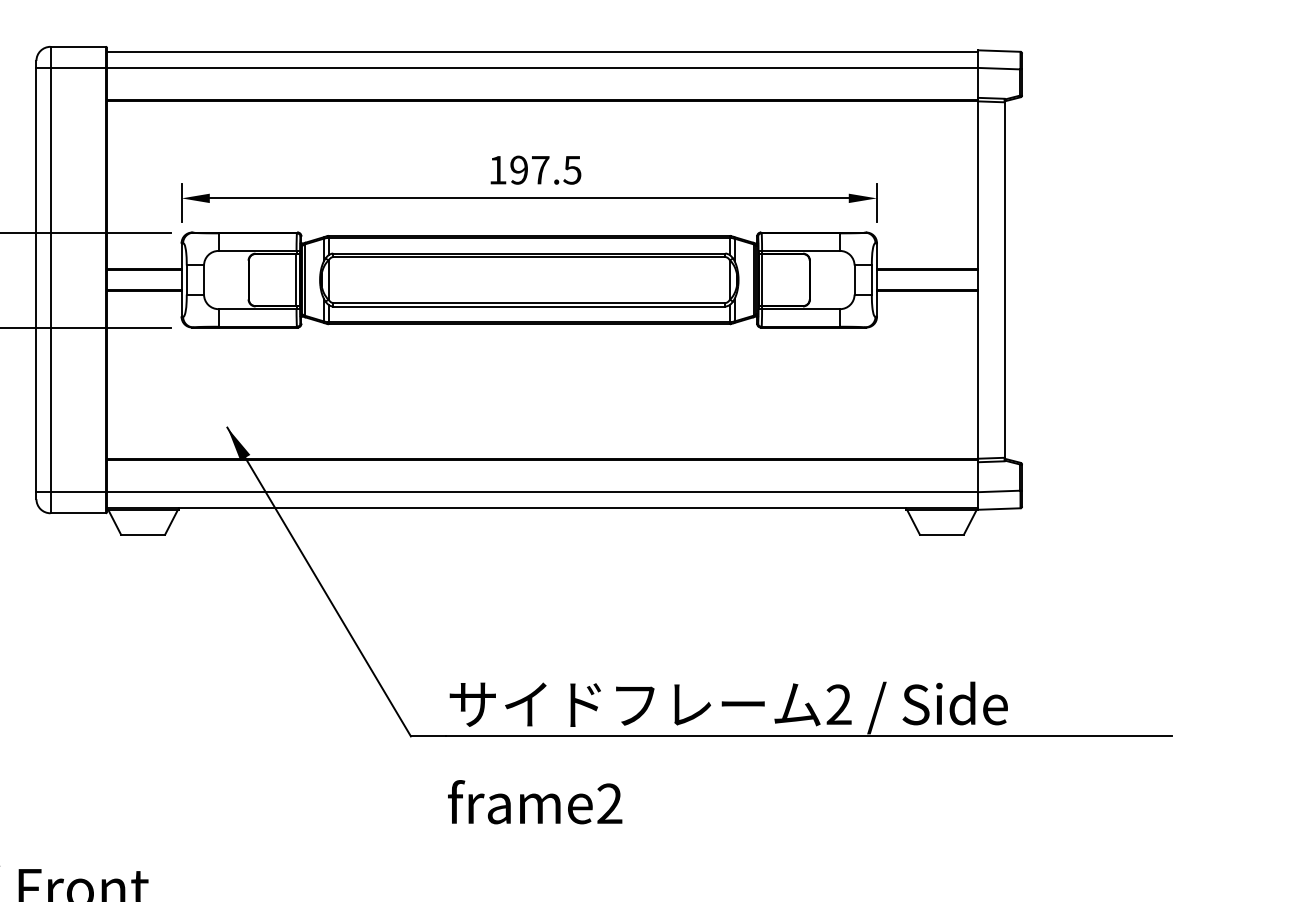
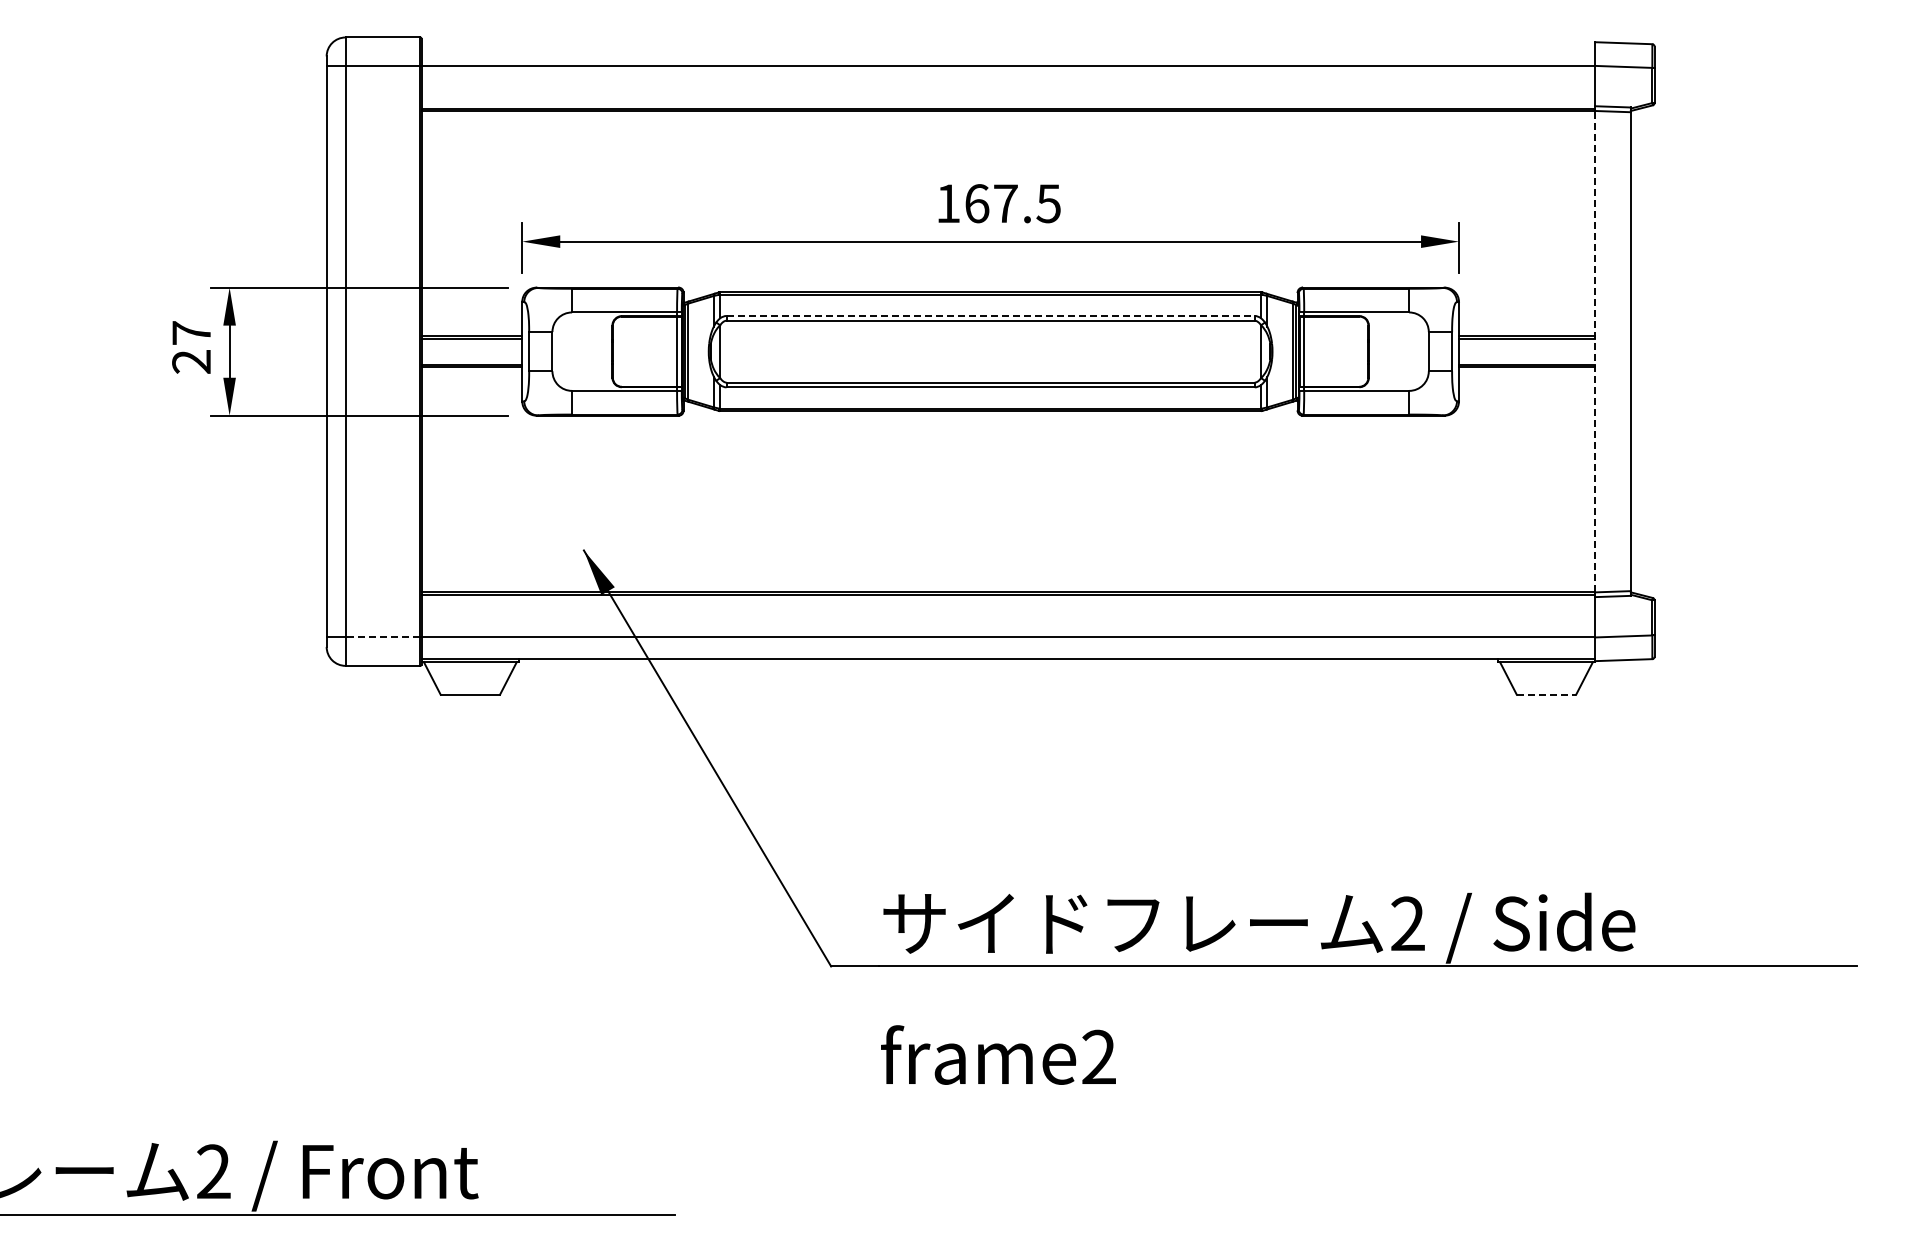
line: (542, 52) -> (1008, 44), removed
text: (519, 170) -> (977, 203), 197.5 -> 167.5
line: (529, 253) -> (991, 316), solid -> dashed
line: (978, 279) -> (1595, 351), solid -> dashed
line: (77, 492) -> (382, 637), solid -> dashed
line: (941, 534) -> (1546, 694), solid -> dashed

